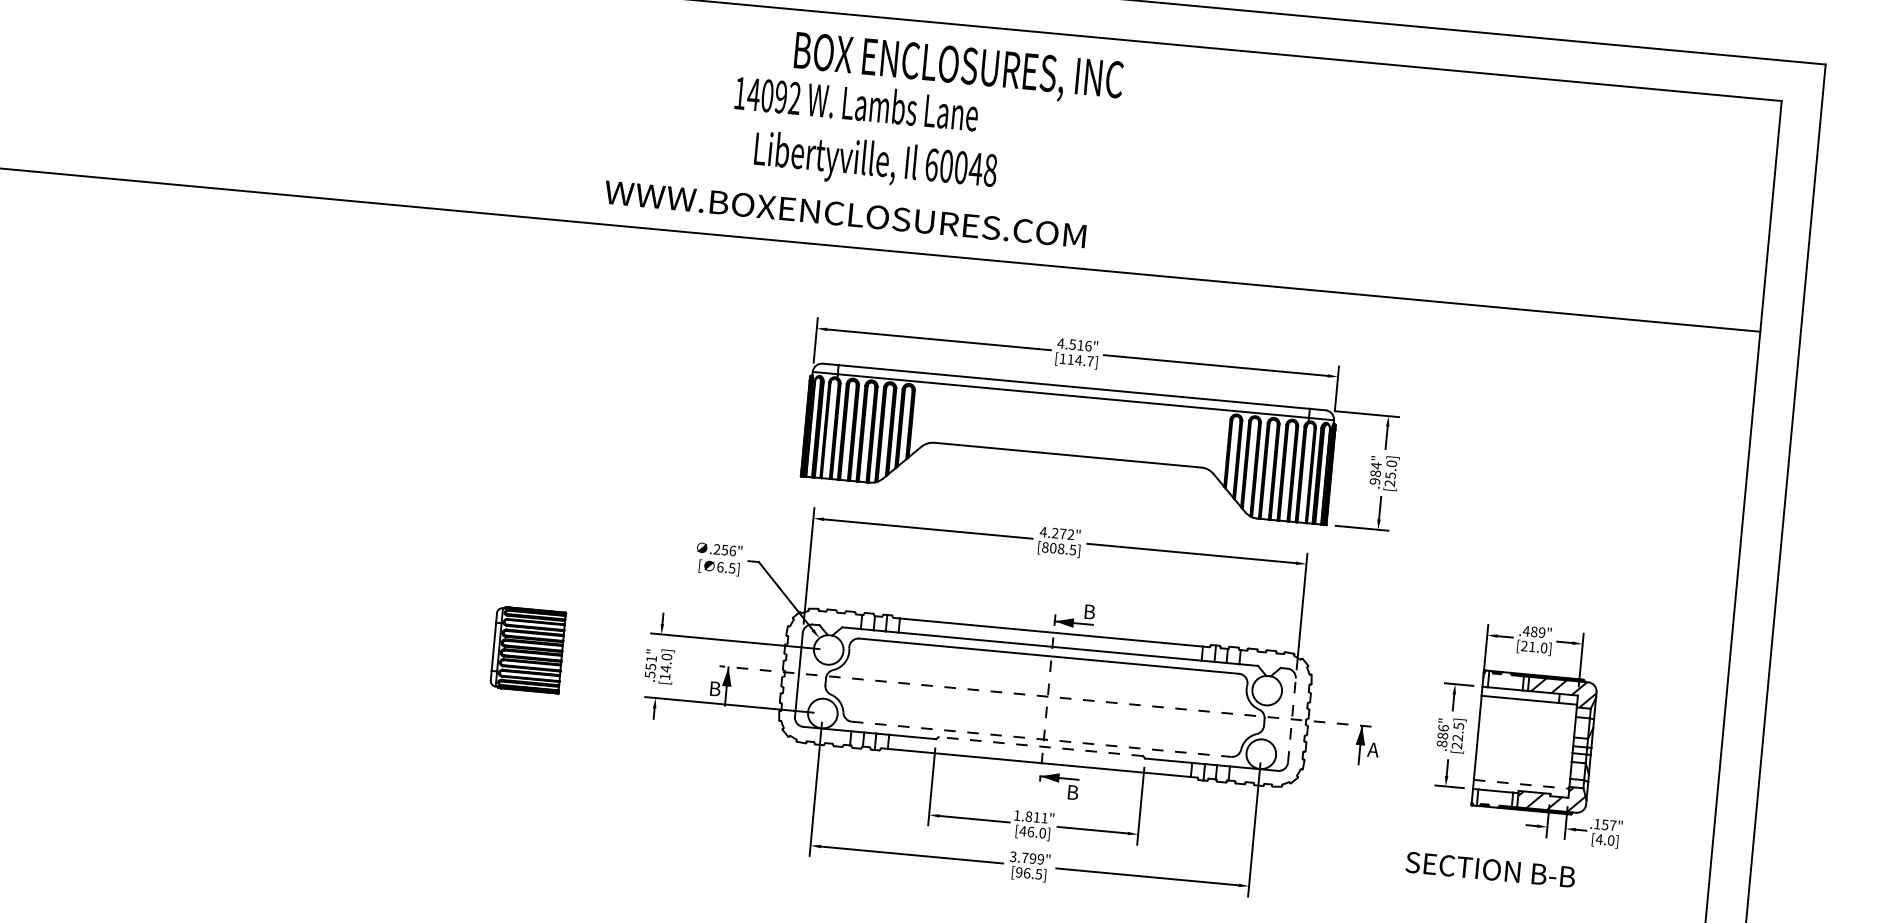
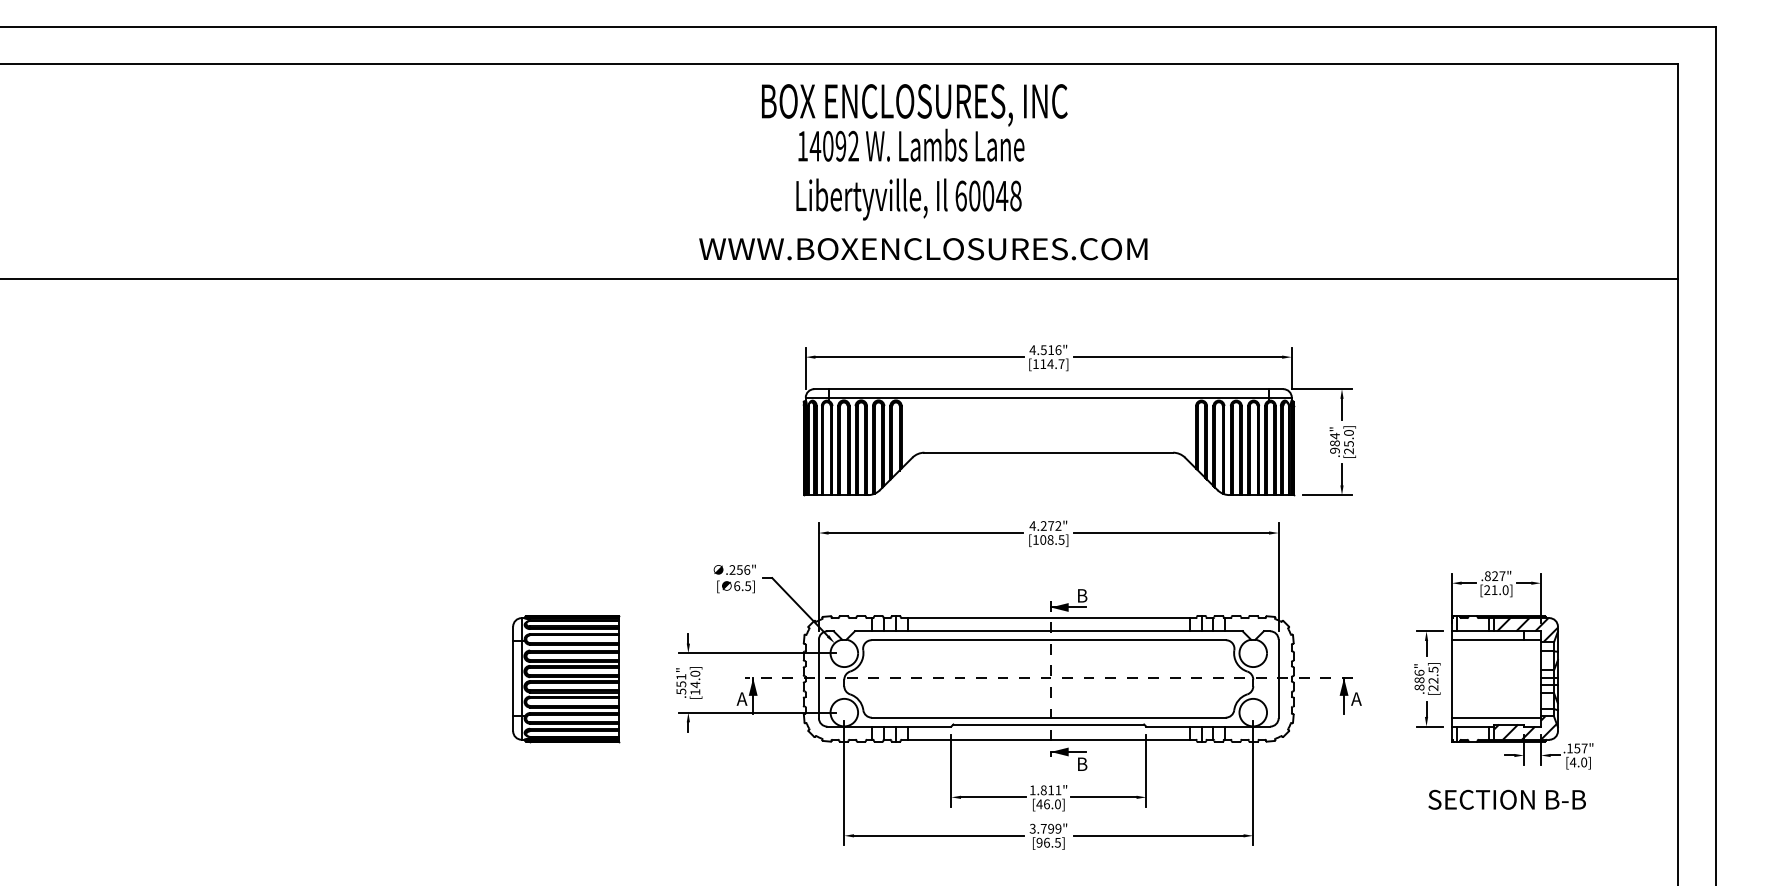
text: (856, 102) -> (911, 144), moved
text: (875, 163) -> (908, 199), moved
text: (845, 214) -> (923, 249), moved
text: (1045, 546) -> (1035, 539), [808.5] -> [108.5]
text: (1533, 632) -> (1494, 576), .489" -> .827"
part: (528, 650) -> (566, 679), size x1.67
text: (713, 688) -> (741, 698), B -> A
line: (1291, 720) -> (1278, 678), dashed -> solid
line: (1041, 739) -> (1048, 717), dashed -> solid
line: (1040, 746) -> (1048, 724), dashed -> solid
line: (1521, 784) -> (1496, 718), dashed -> solid
text: (1489, 869) -> (1506, 799), moved

